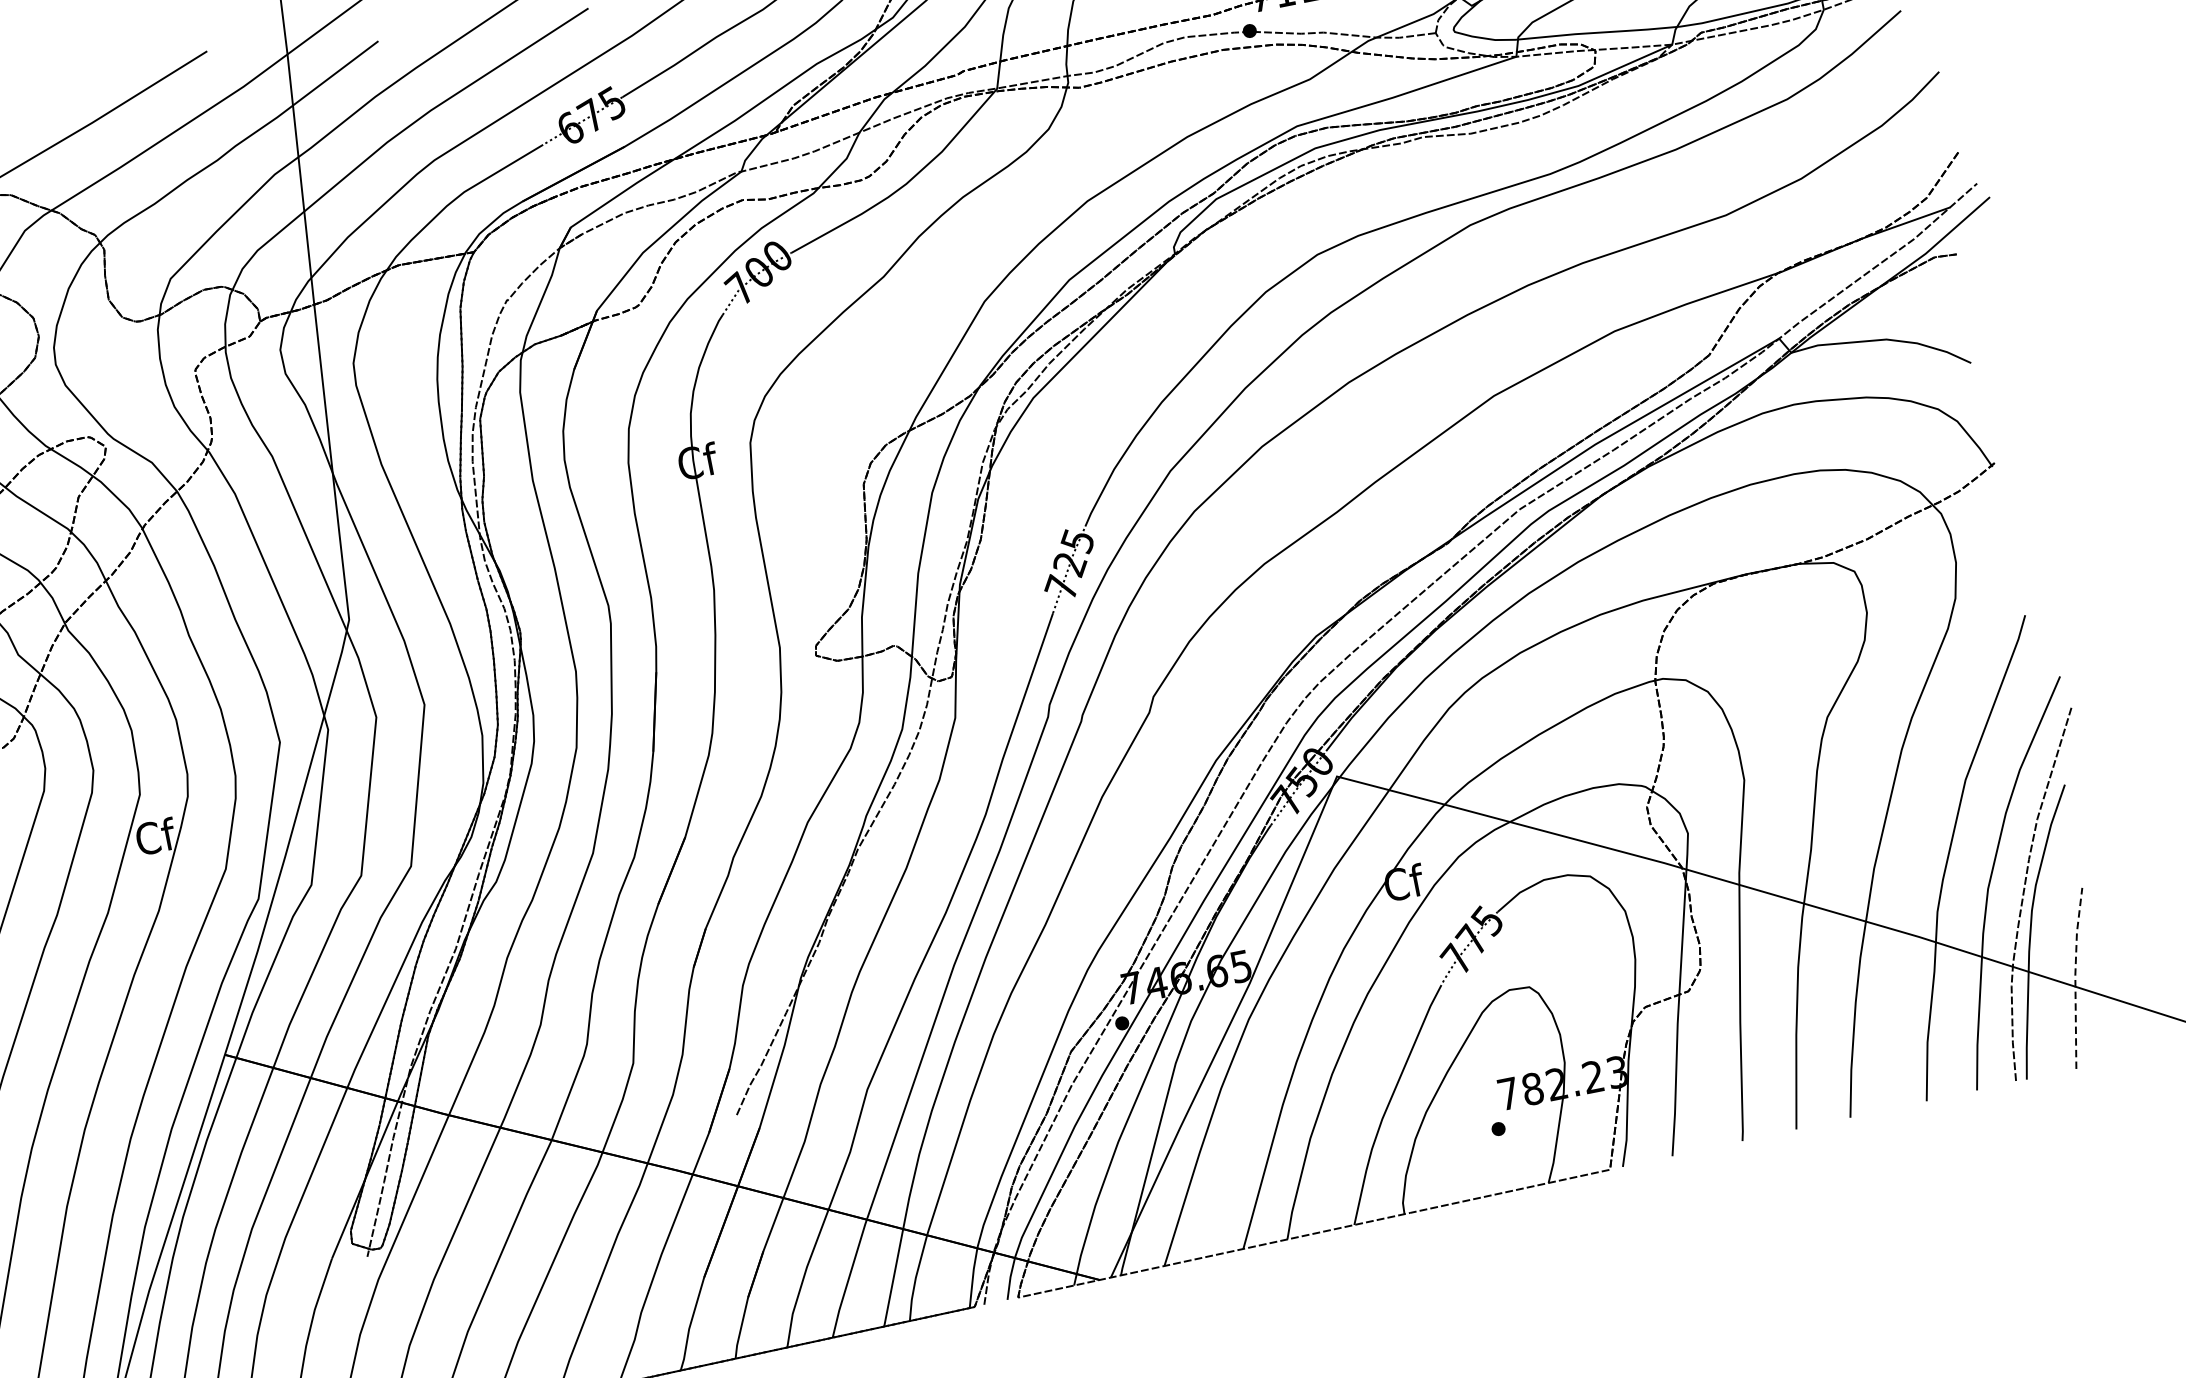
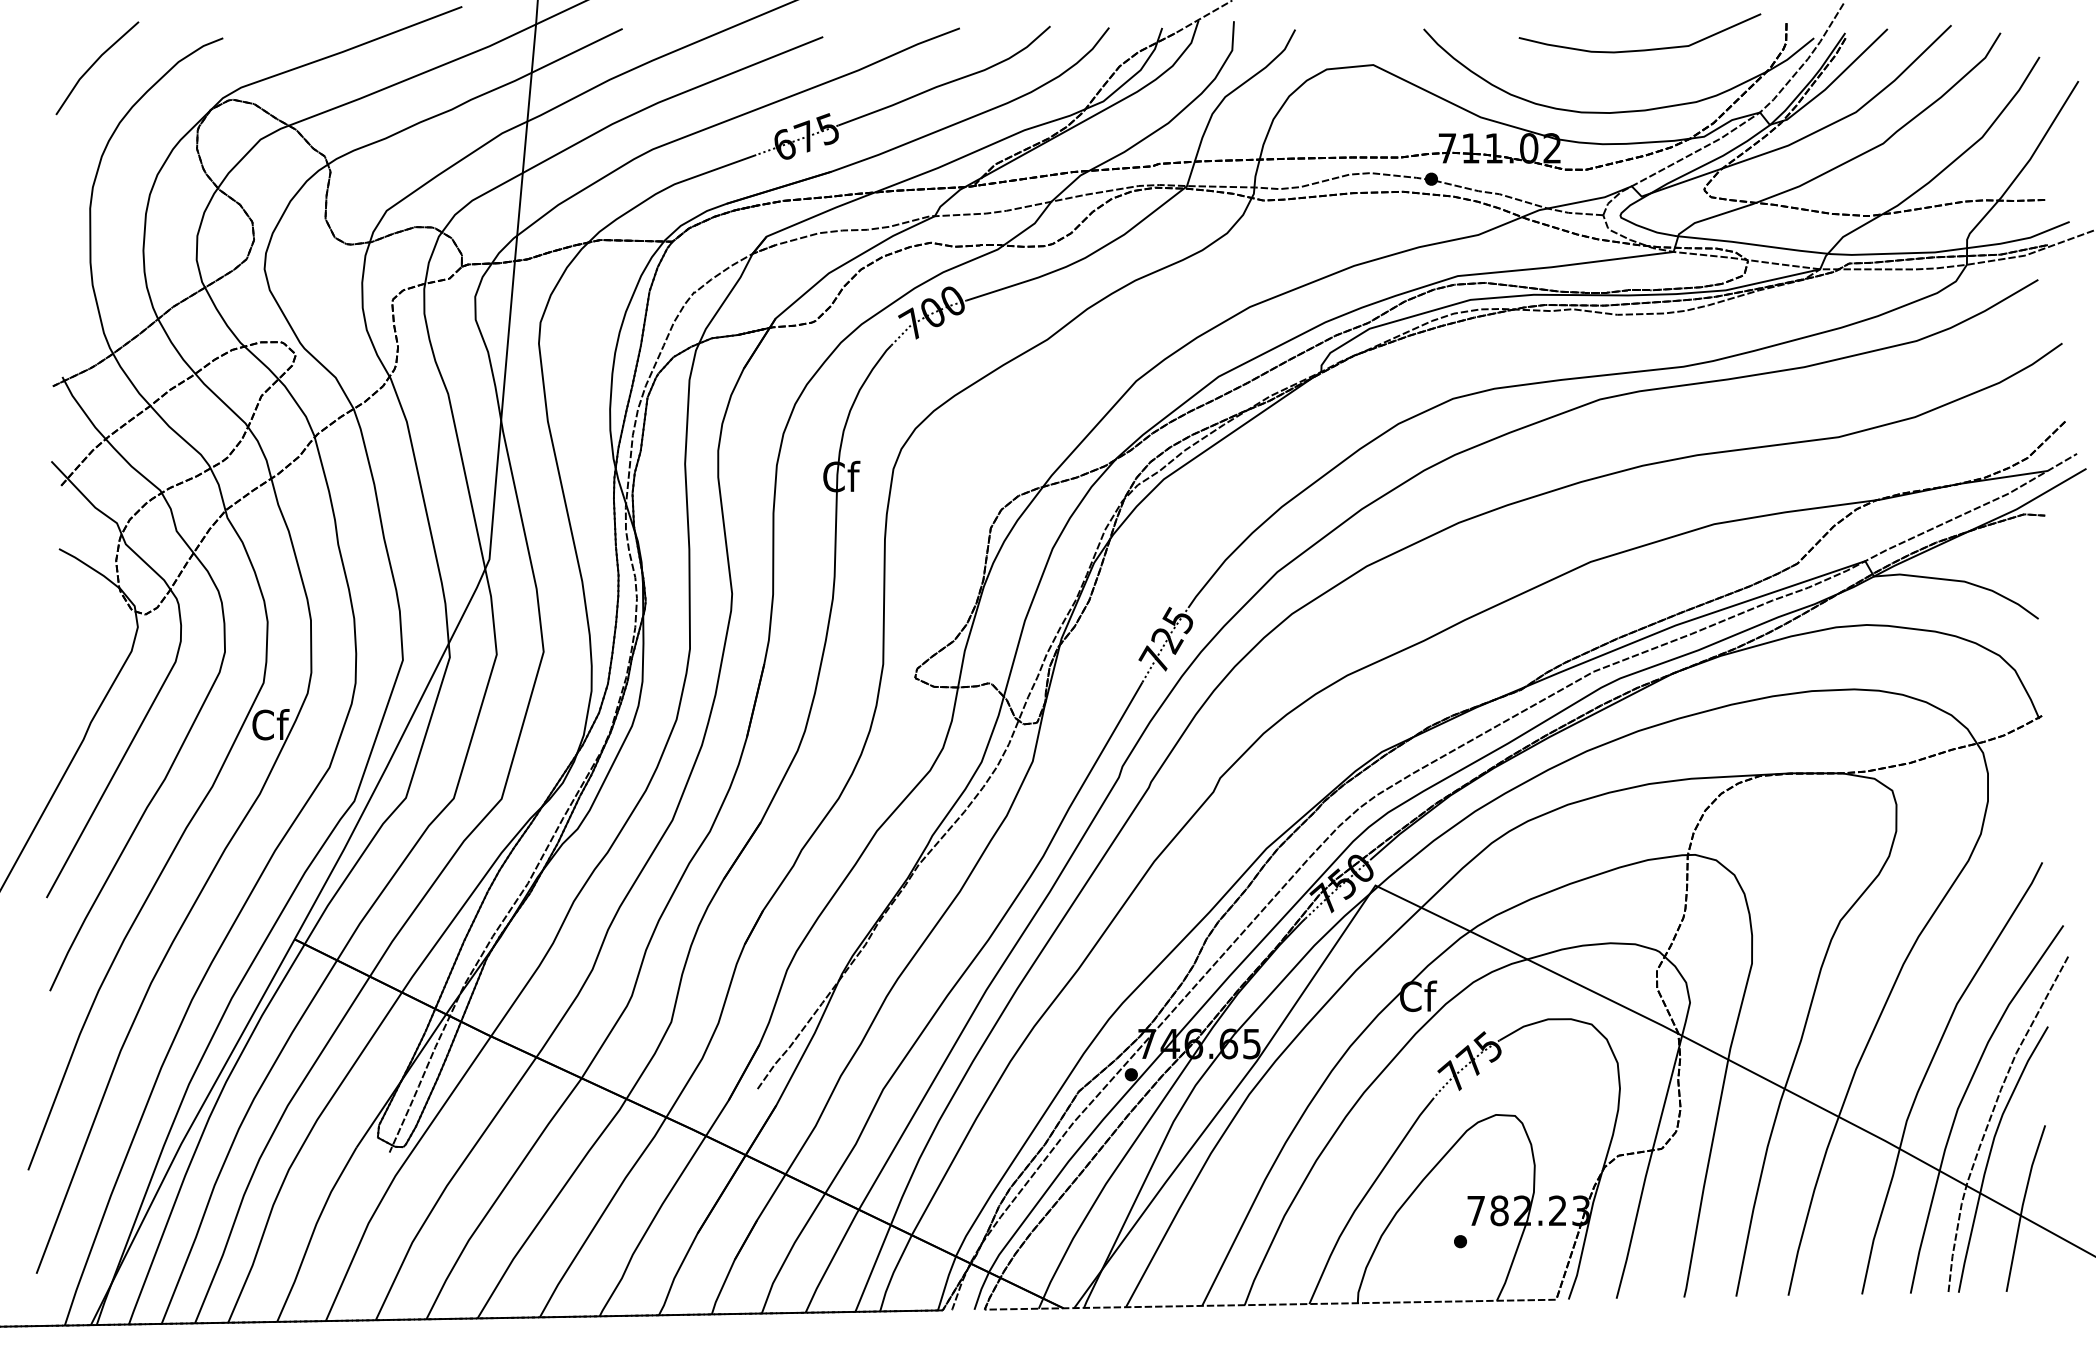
line: (2075, 976) -> (2022, 1206), dashed -> solid

